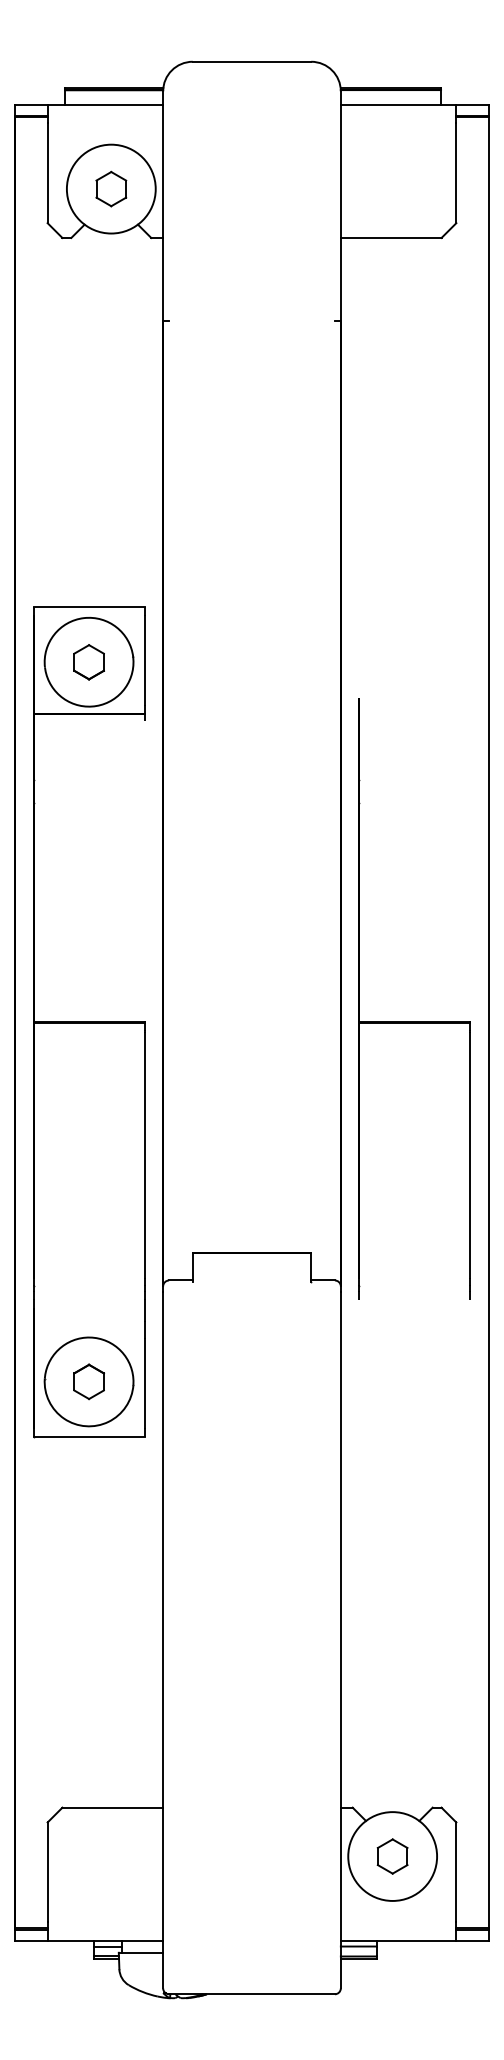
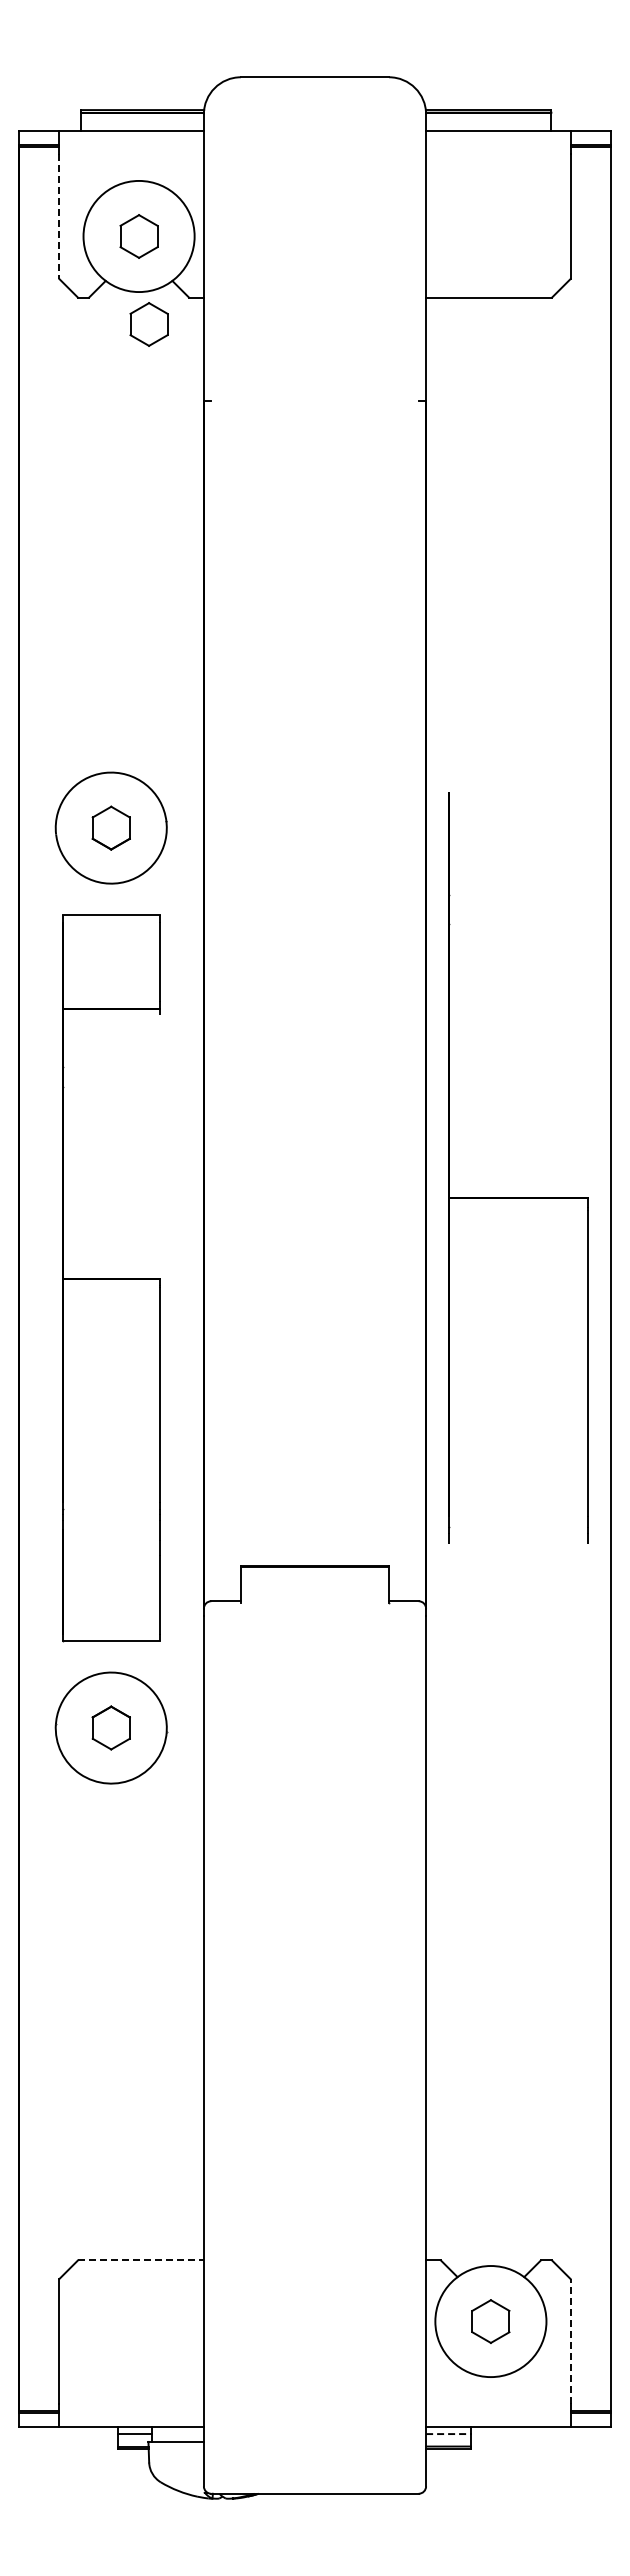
line: (47, 173) -> (59, 217), solid -> dashed
part: (118, 259) -> (148, 324), added
part: (89, 1022) -> (111, 1278), size x0.7
part: (414, 1022) -> (518, 1197), moved
line: (112, 1807) -> (140, 2260), solid -> dashed
line: (456, 1871) -> (570, 2340), solid -> dashed
line: (358, 1946) -> (448, 2434), solid -> dashed

